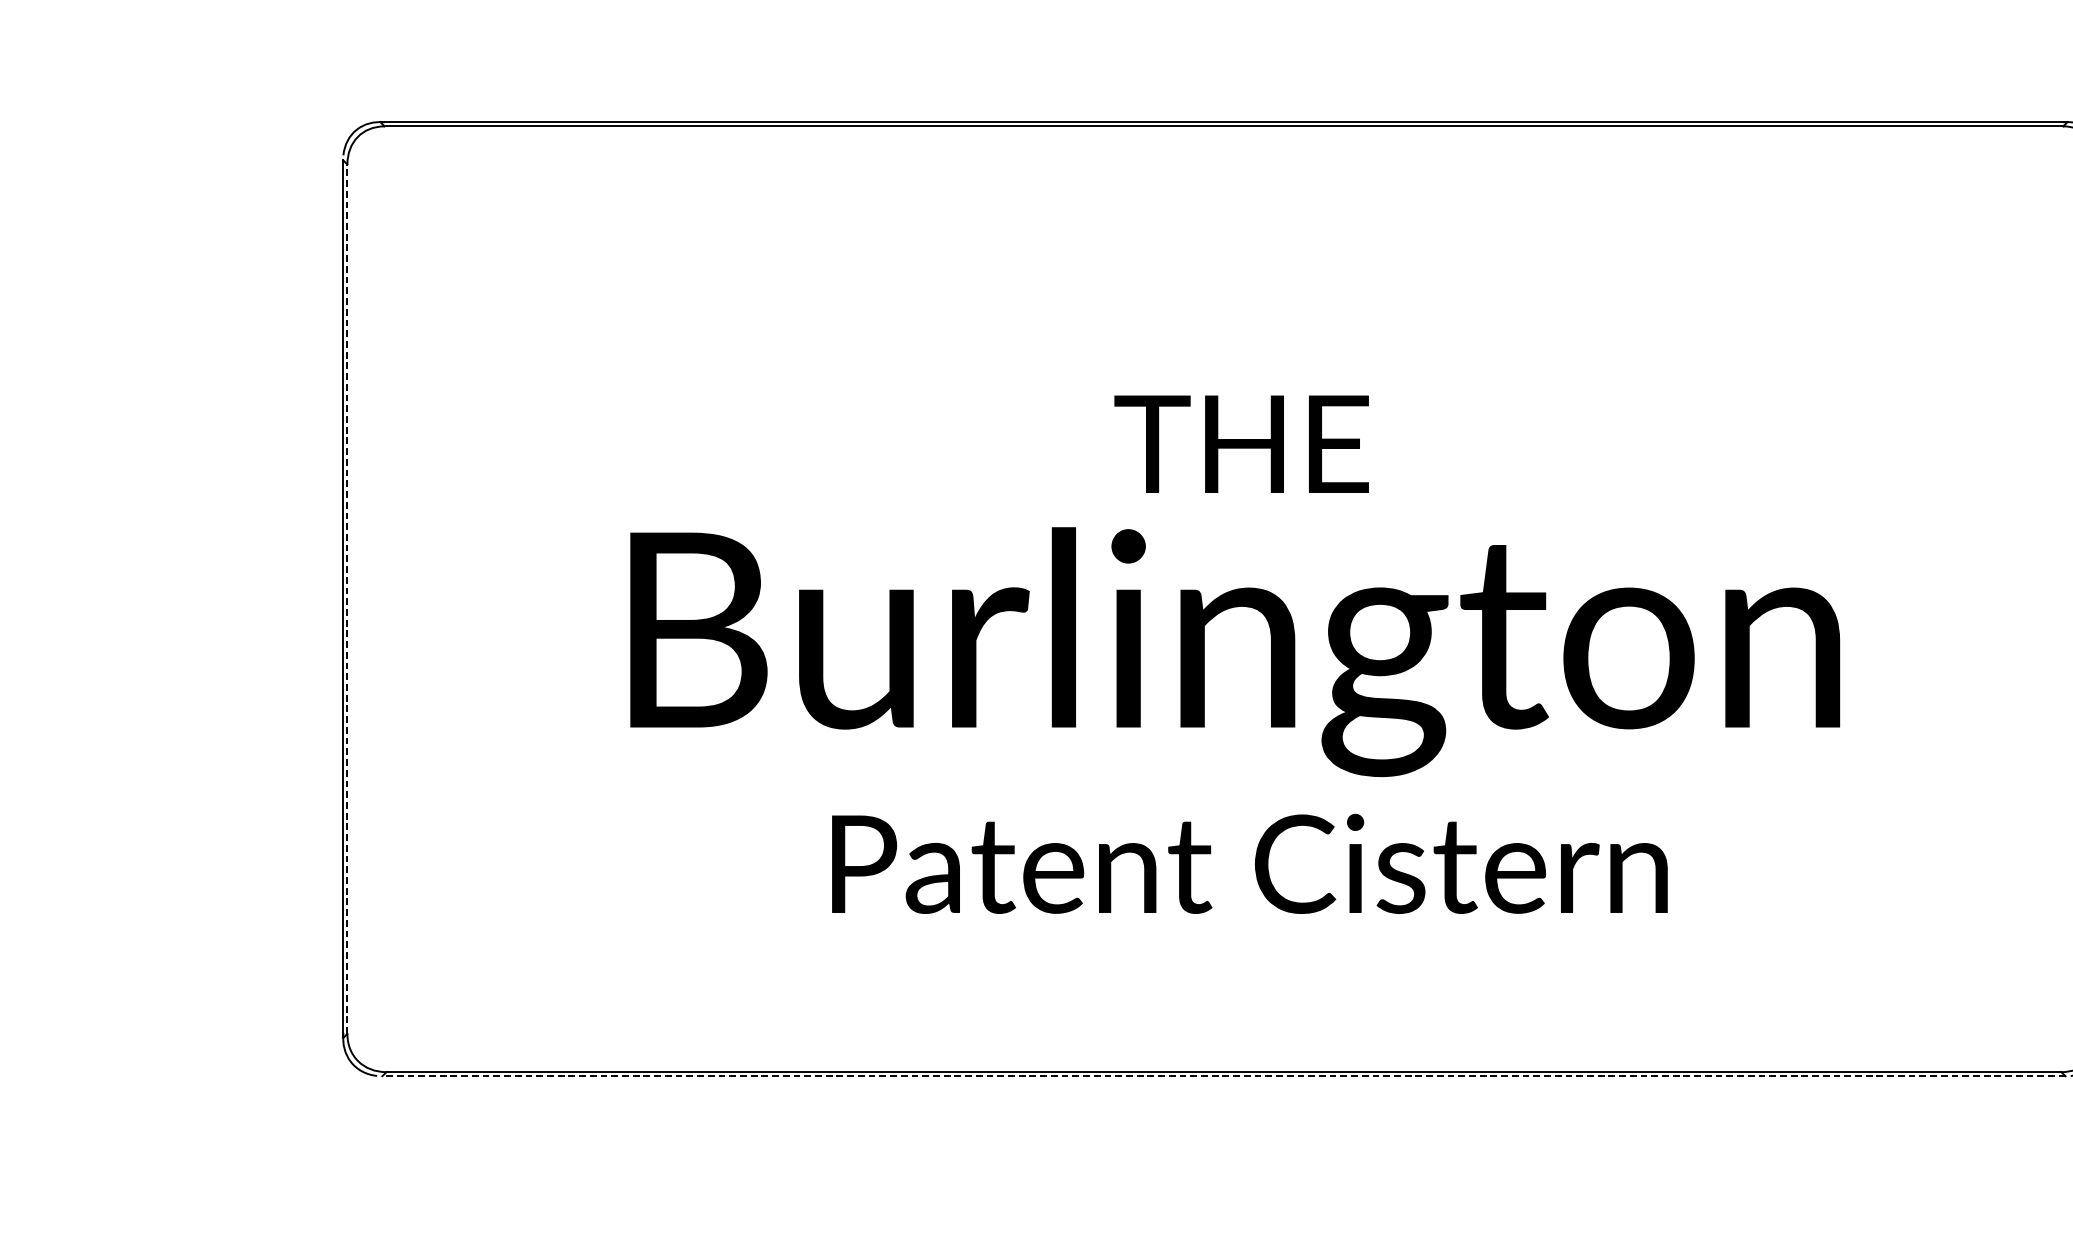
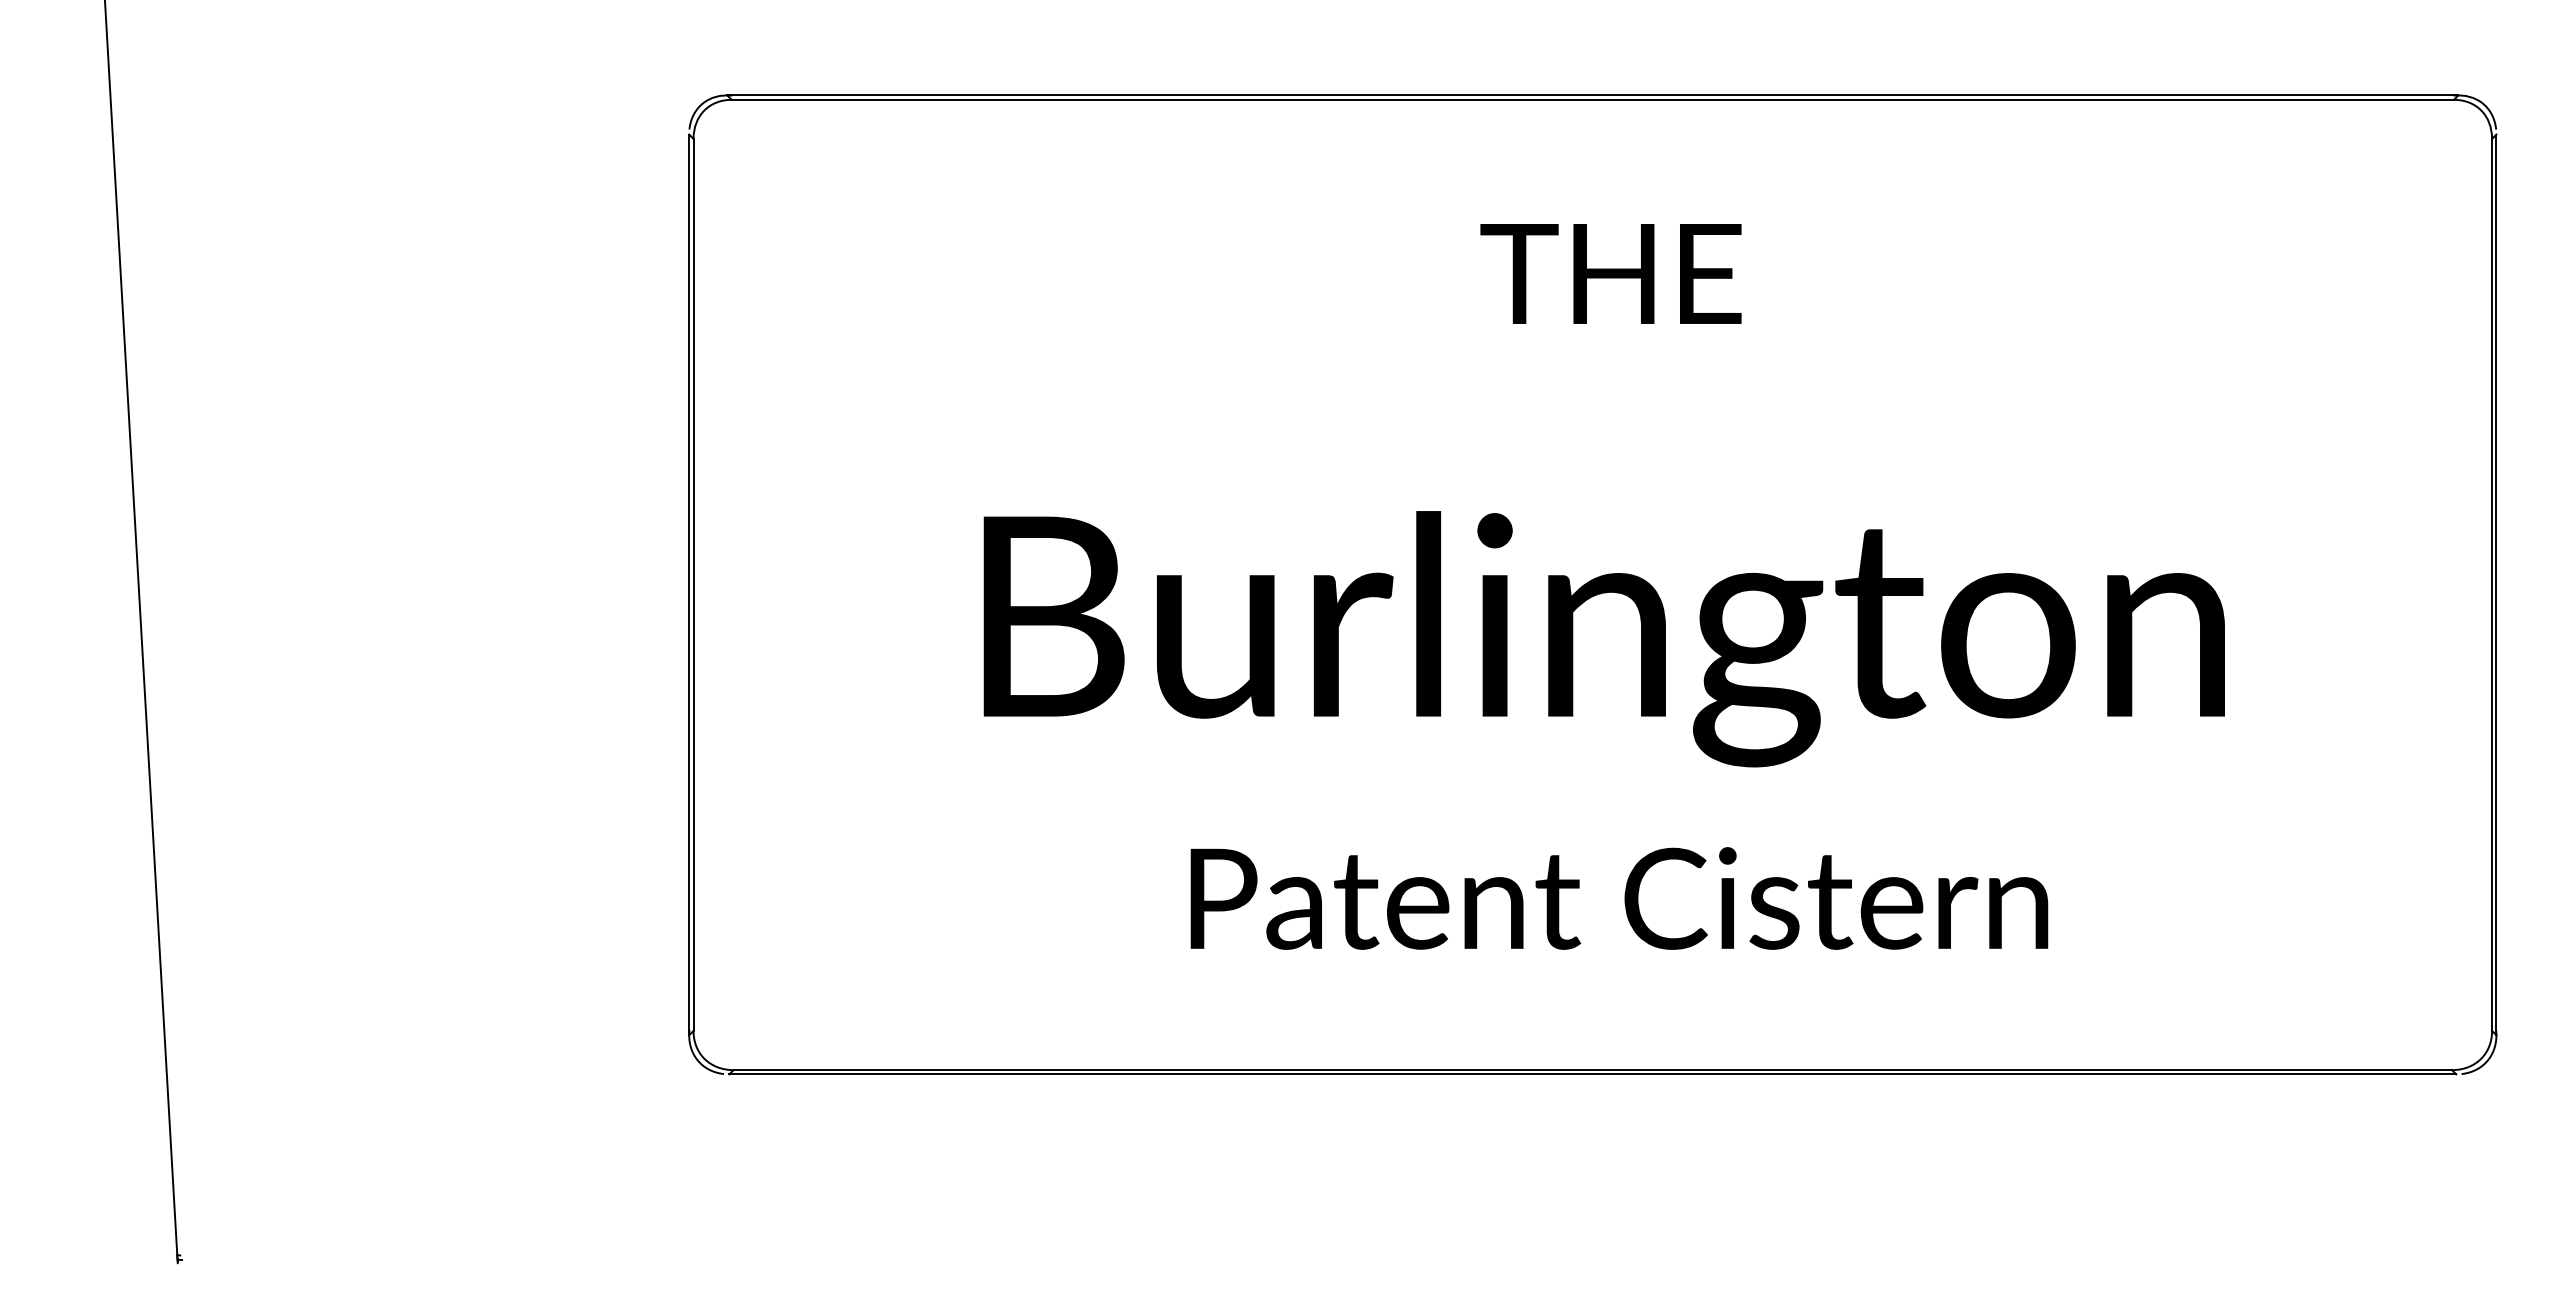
text: (1241, 443) -> (1610, 273), moved
line: (347, 598) -> (693, 584), dashed -> solid
text: (1249, 863) -> (1619, 898), moved
line: (1223, 1076) -> (1592, 1074), dashed -> solid

